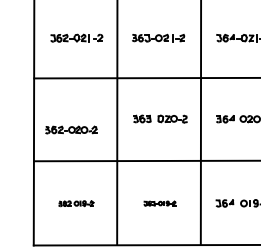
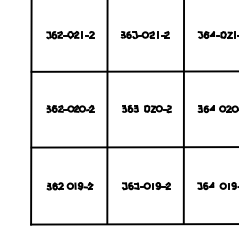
part: (71, 129) -> (70, 108), moved
part: (75, 203) -> (69, 186), size x1.43
part: (160, 203) -> (146, 186), size x1.67

